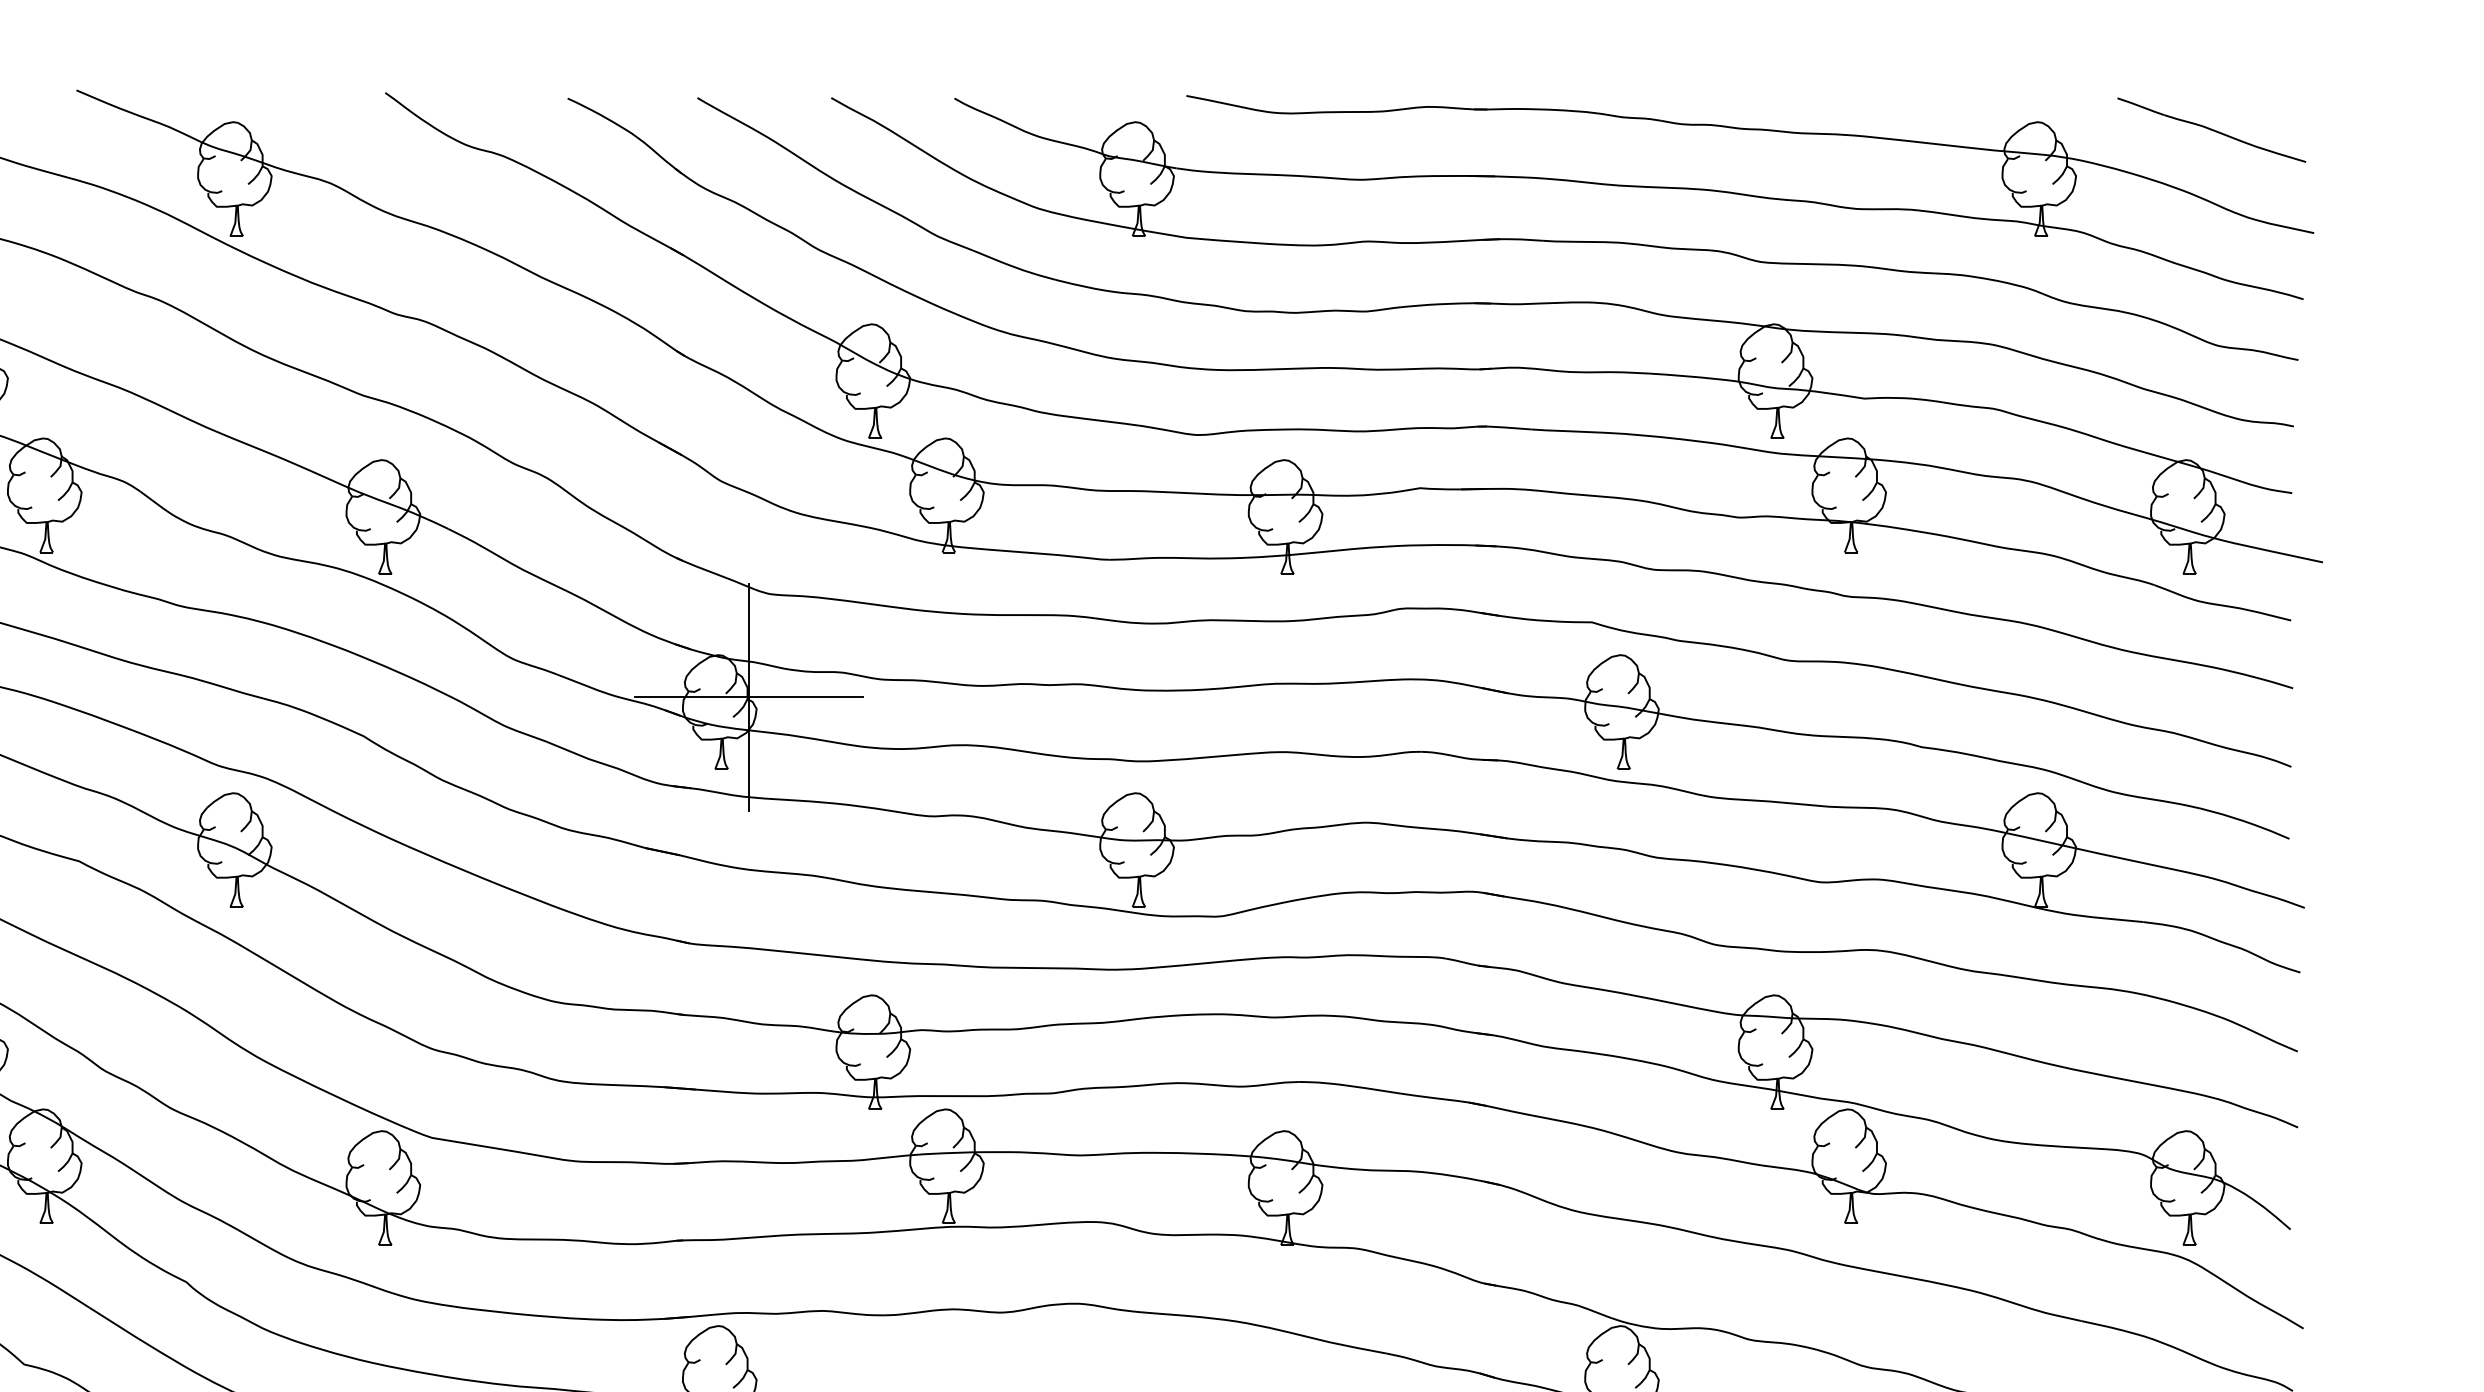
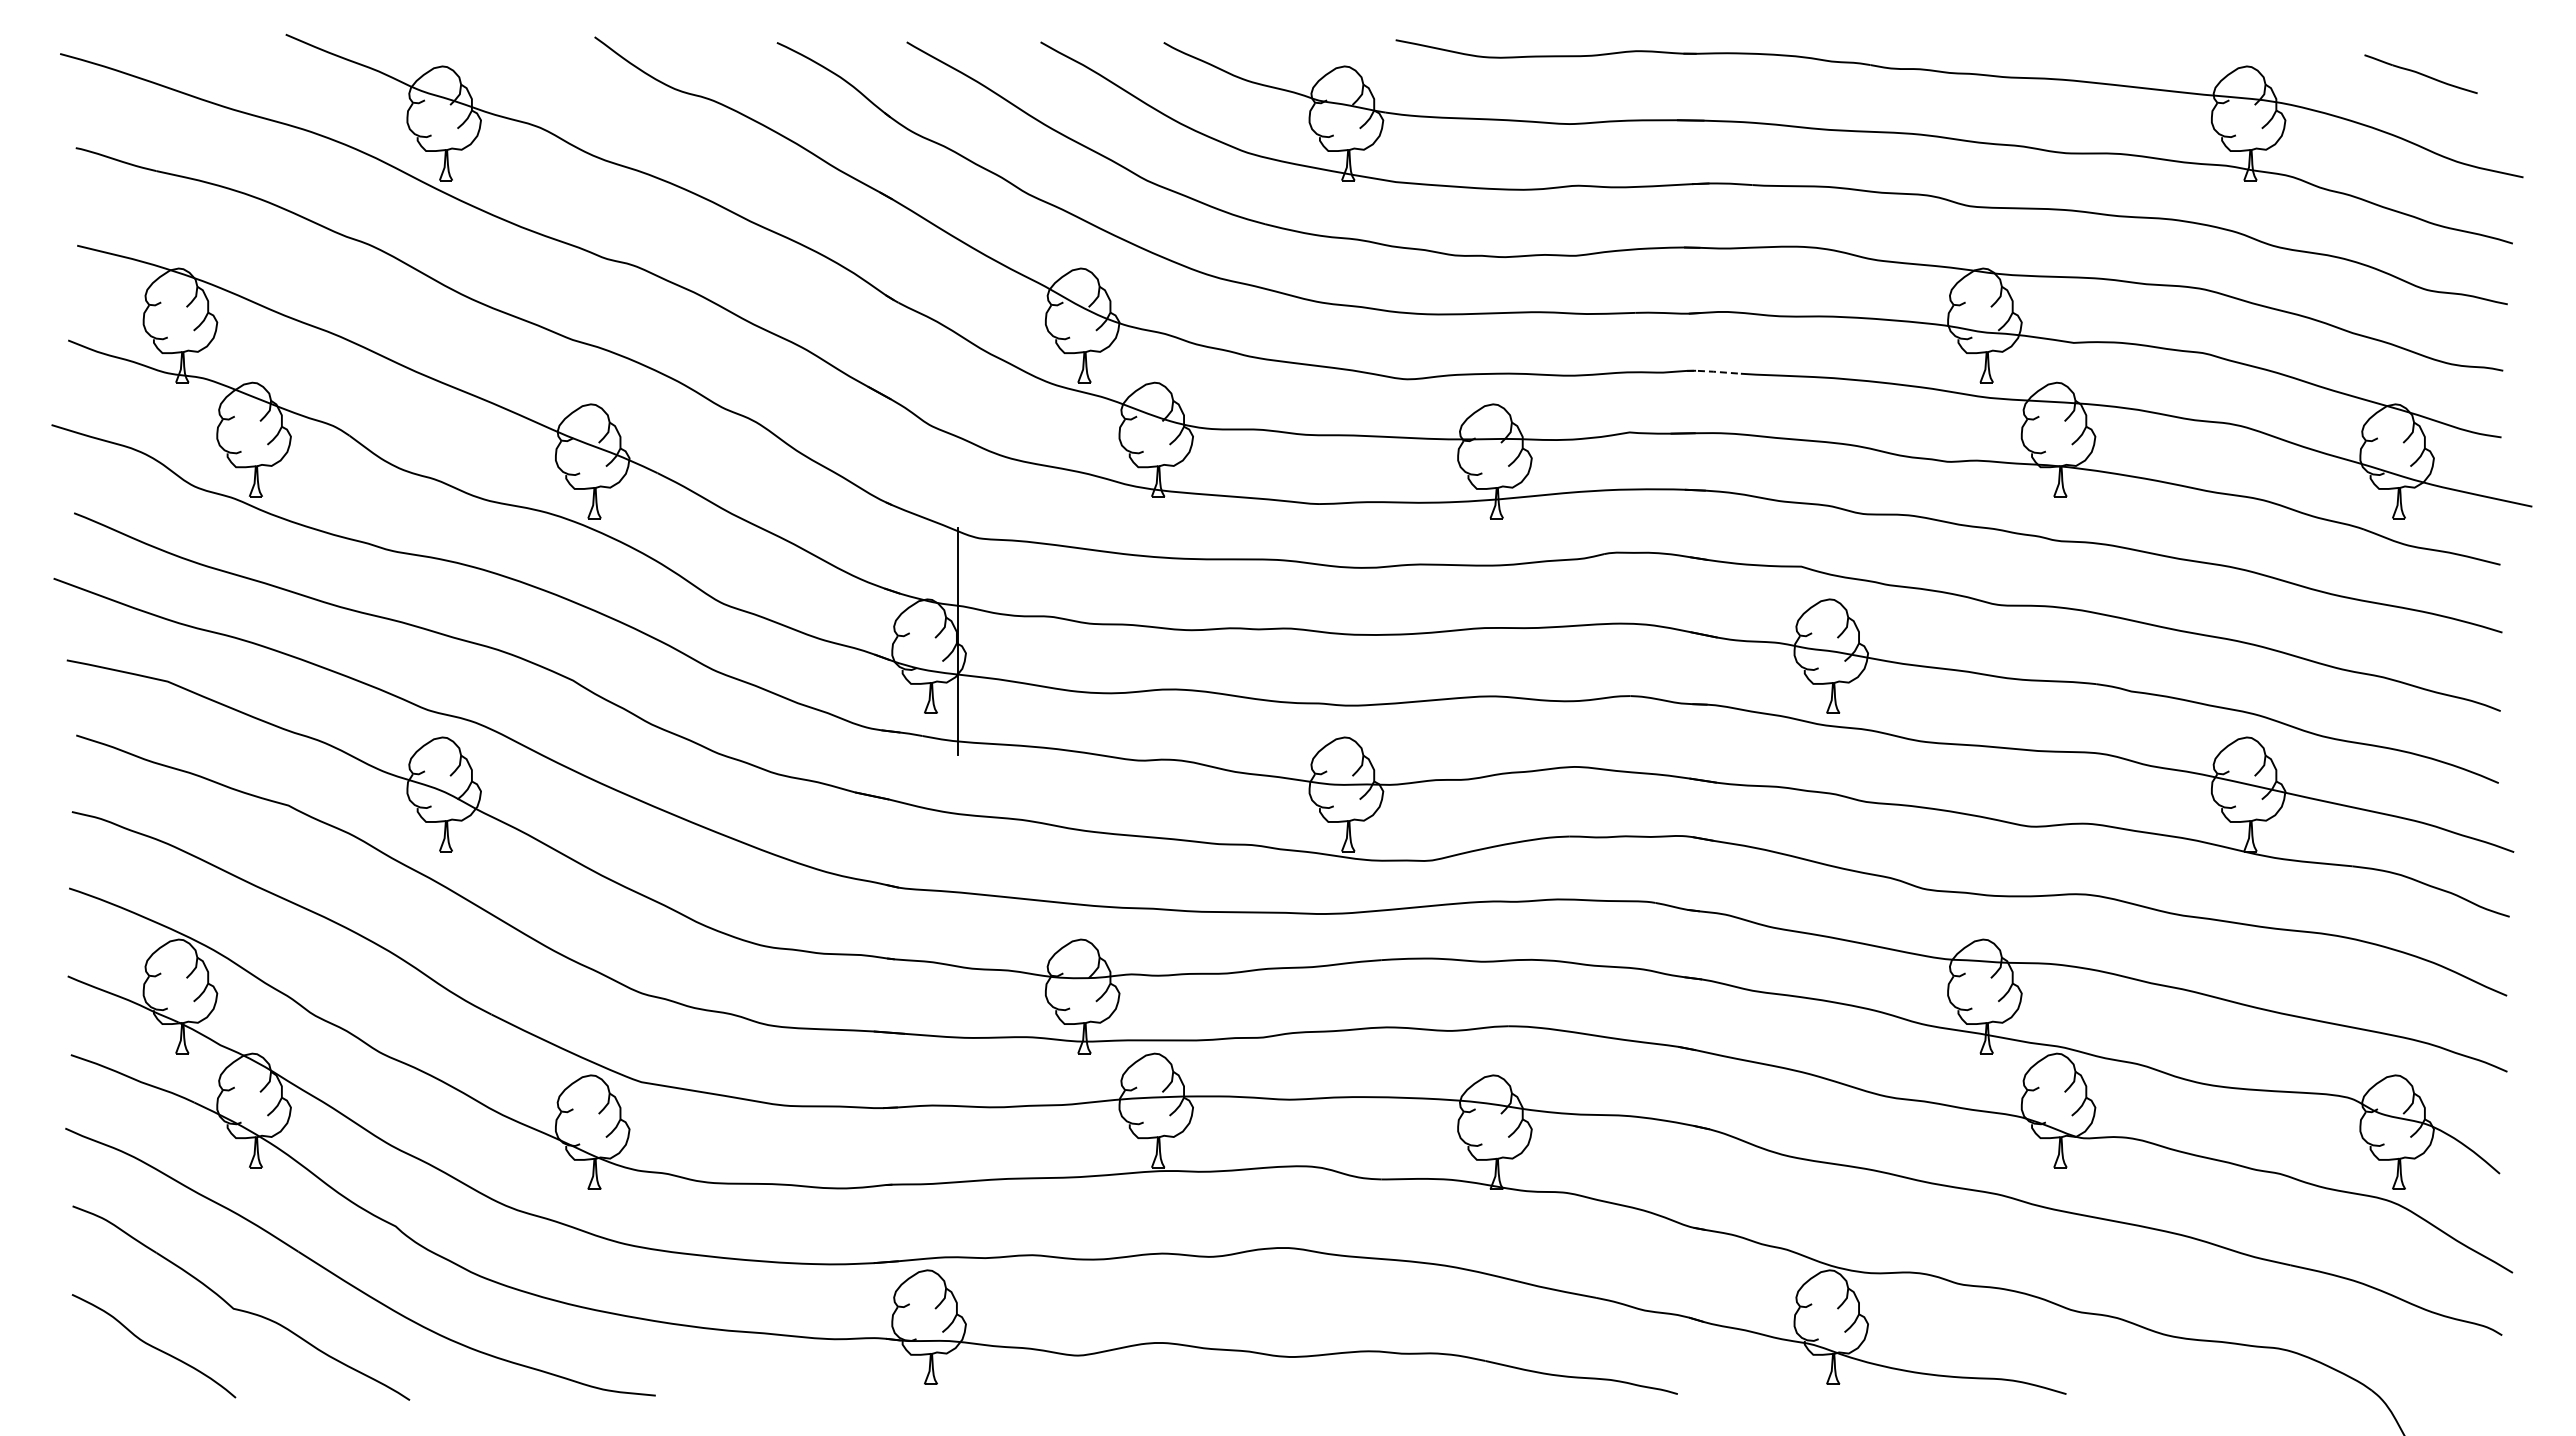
part: (2211, 129) -> (2420, 73), size x0.6
line: (1504, 427) -> (1713, 371), solid -> dashed
line: (748, 697) -> (957, 641), removed

